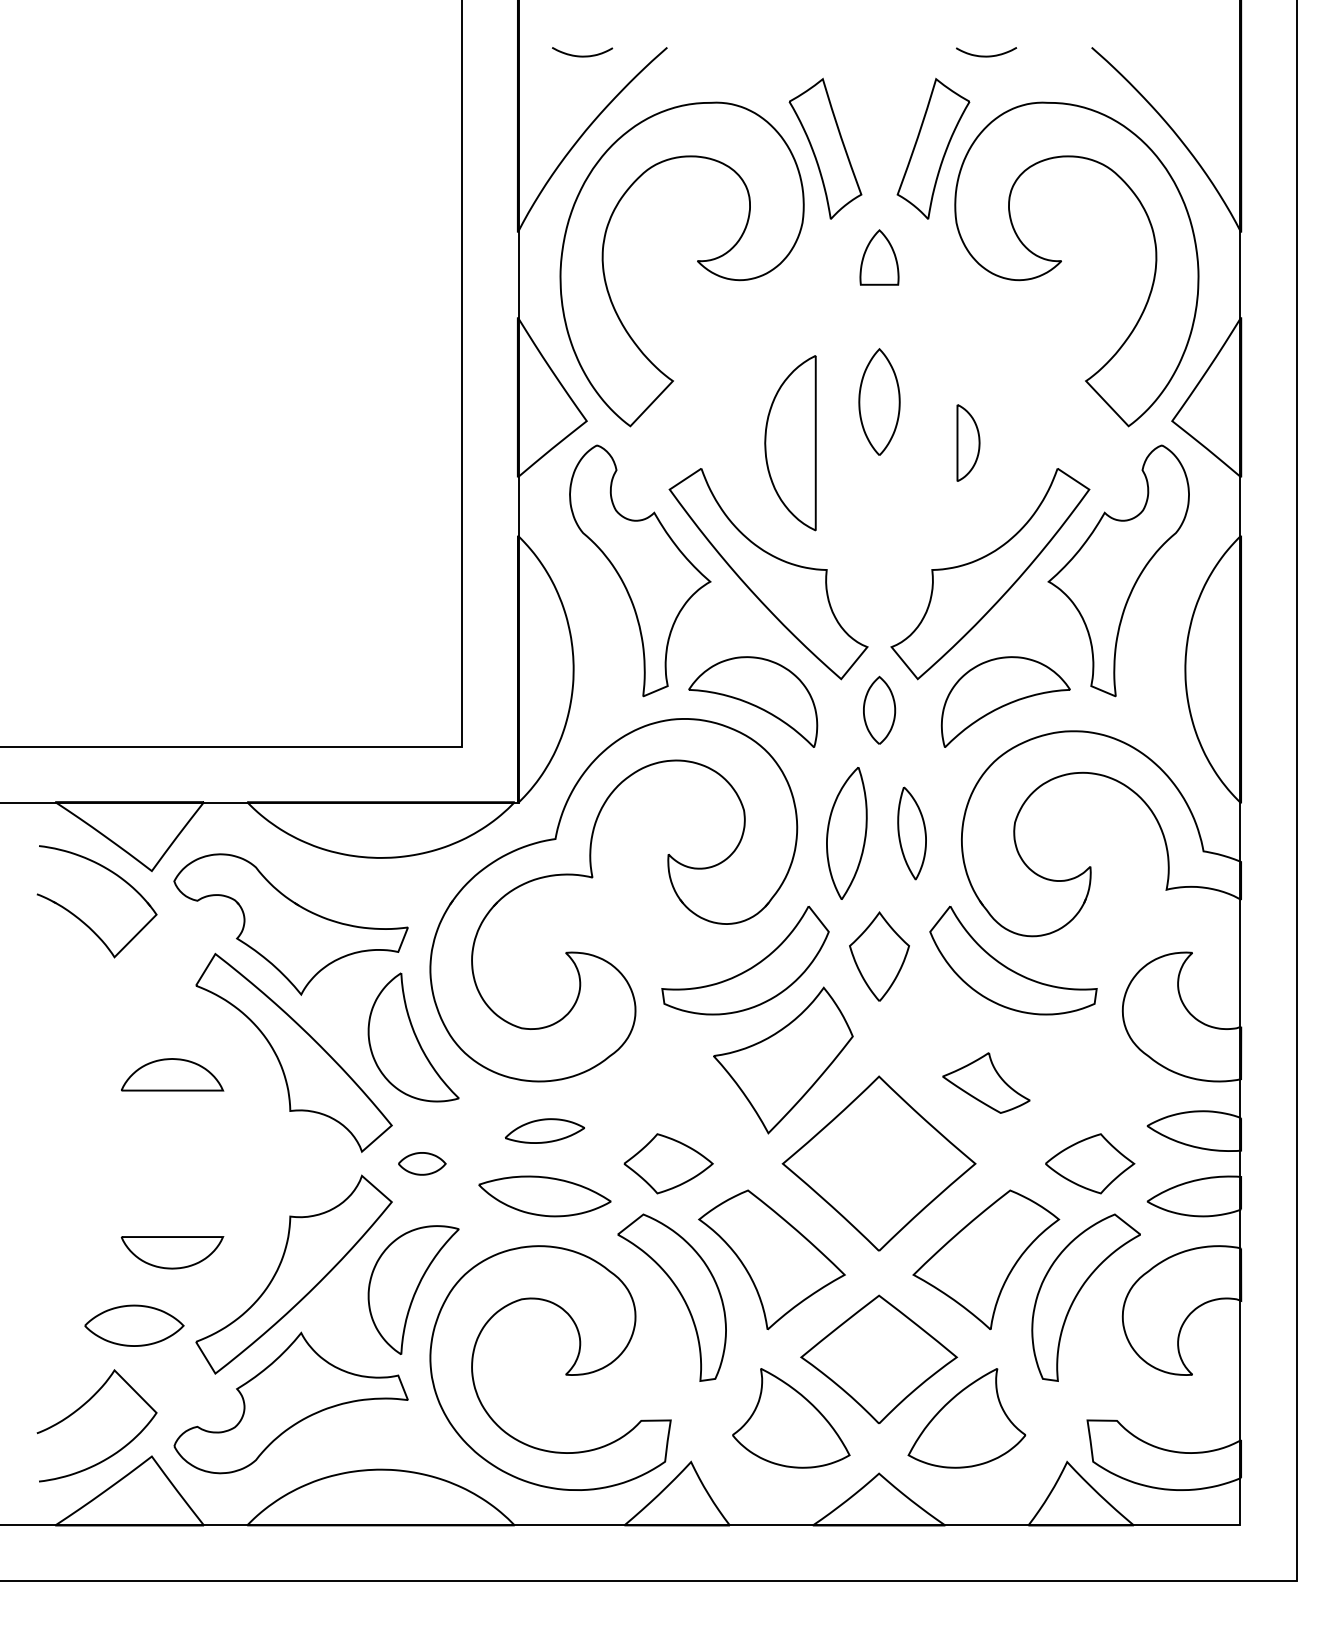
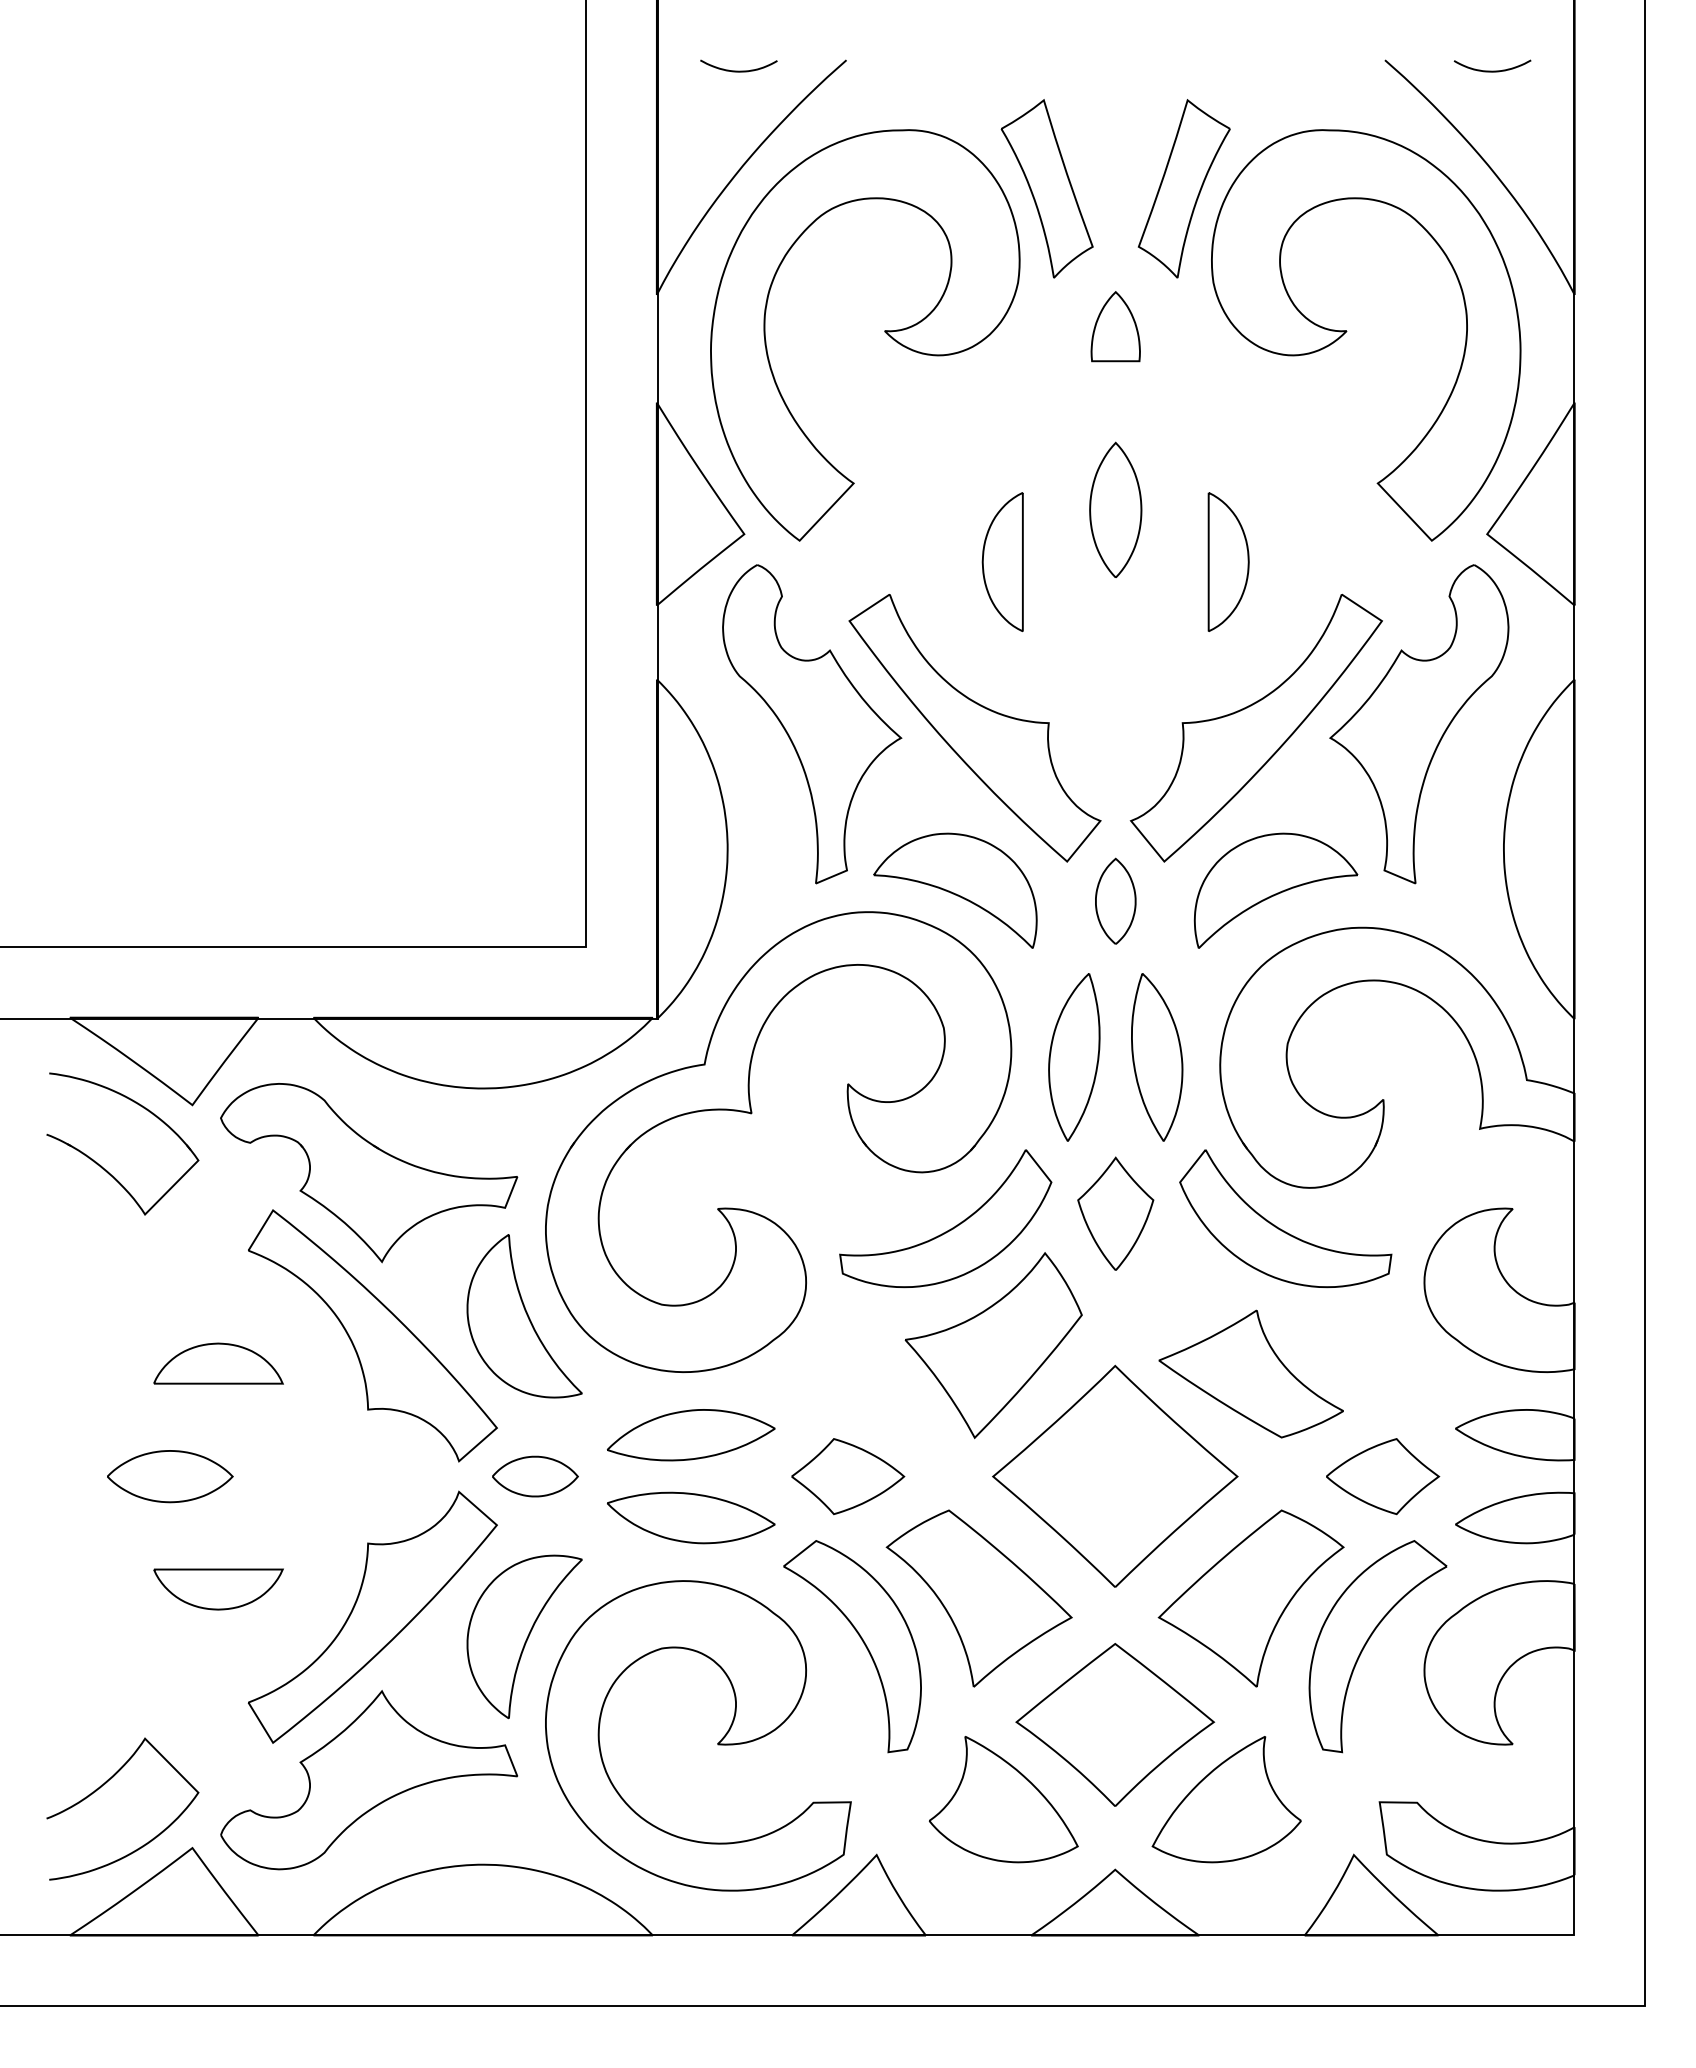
curve: (986, 55) -> (1492, 70), moved
part: (790, 442) -> (1002, 561), size x0.62
part: (968, 442) -> (1228, 561), size x1.43
part: (911, 833) -> (1156, 1057), size x1.43
part: (986, 1082) -> (1251, 1373), size x1.67
part: (544, 1130) -> (690, 1434), size x1.67
part: (422, 1163) -> (535, 1476), size x1.43
part: (134, 1325) -> (170, 1476), moved

